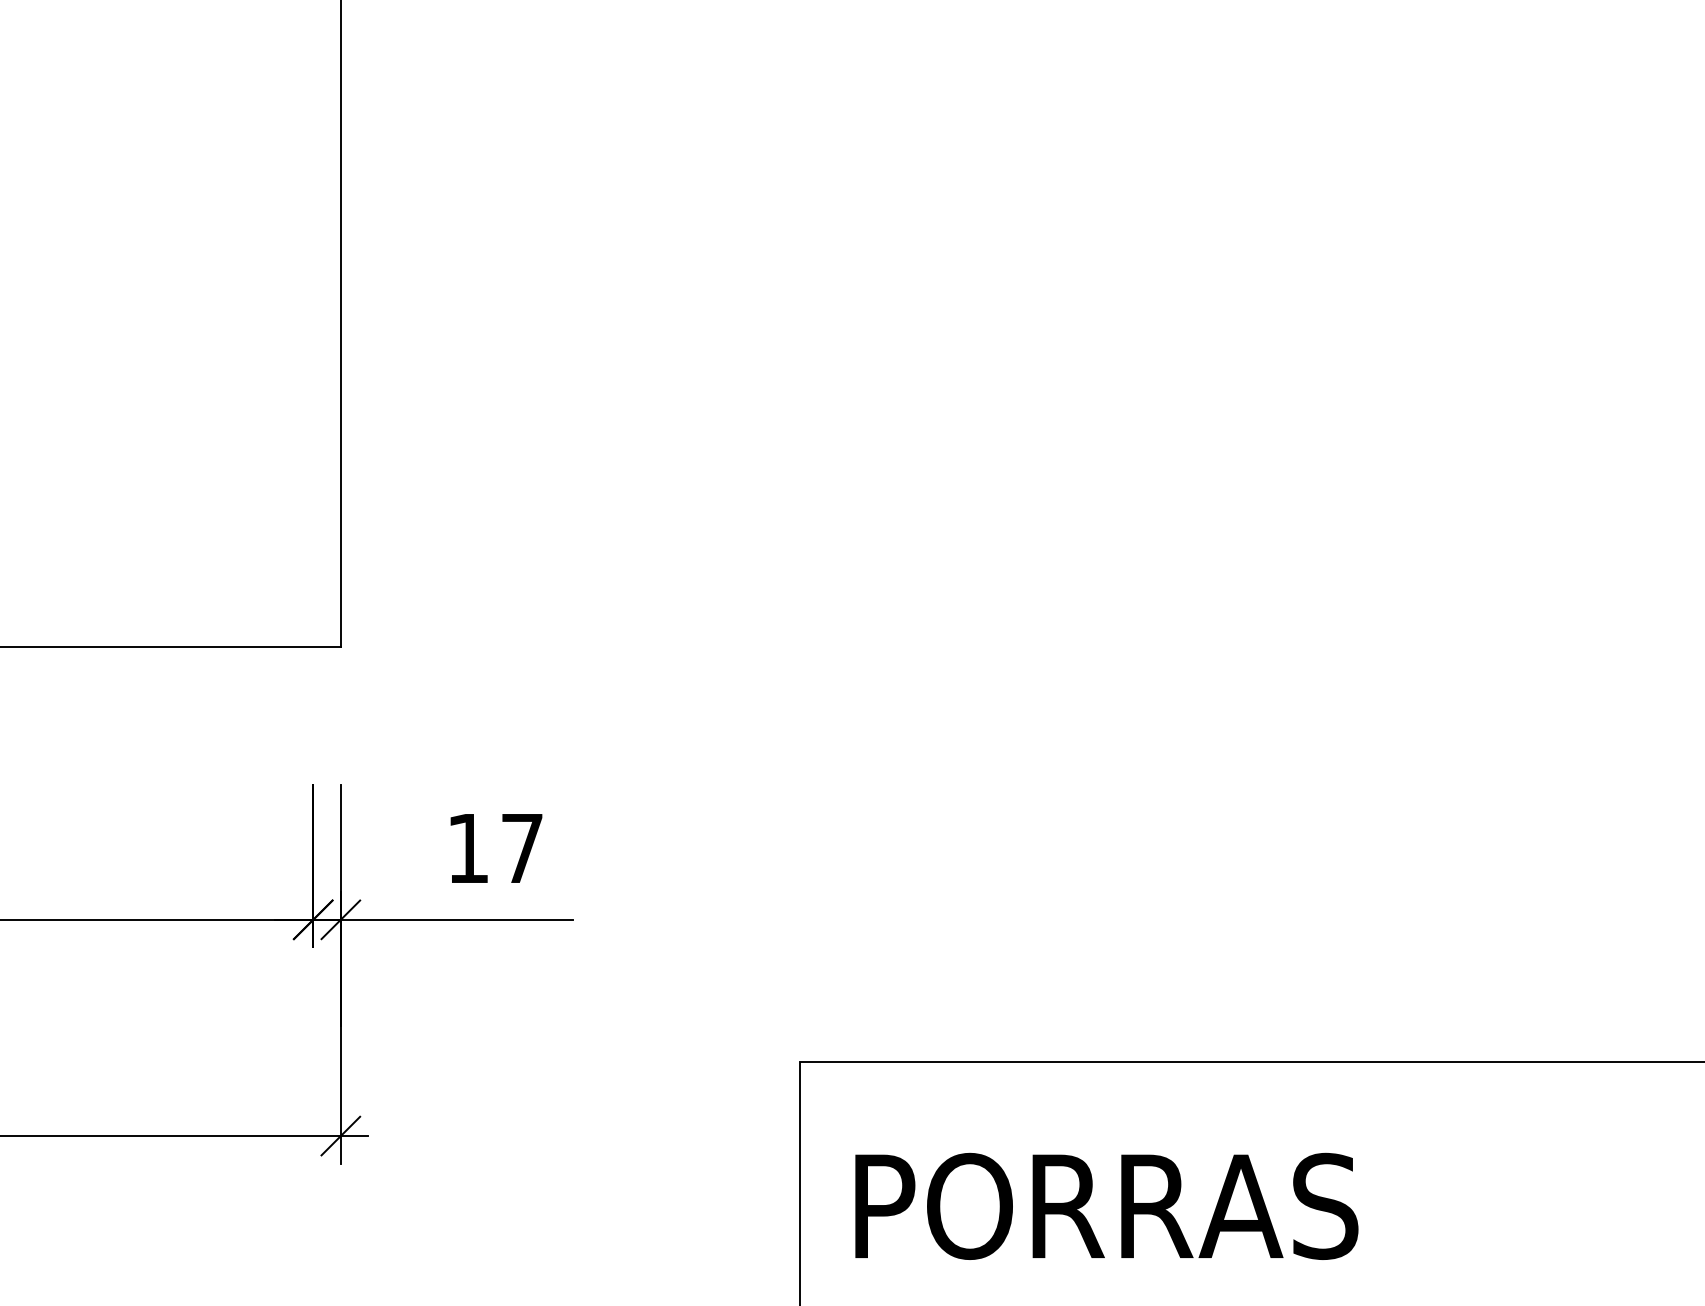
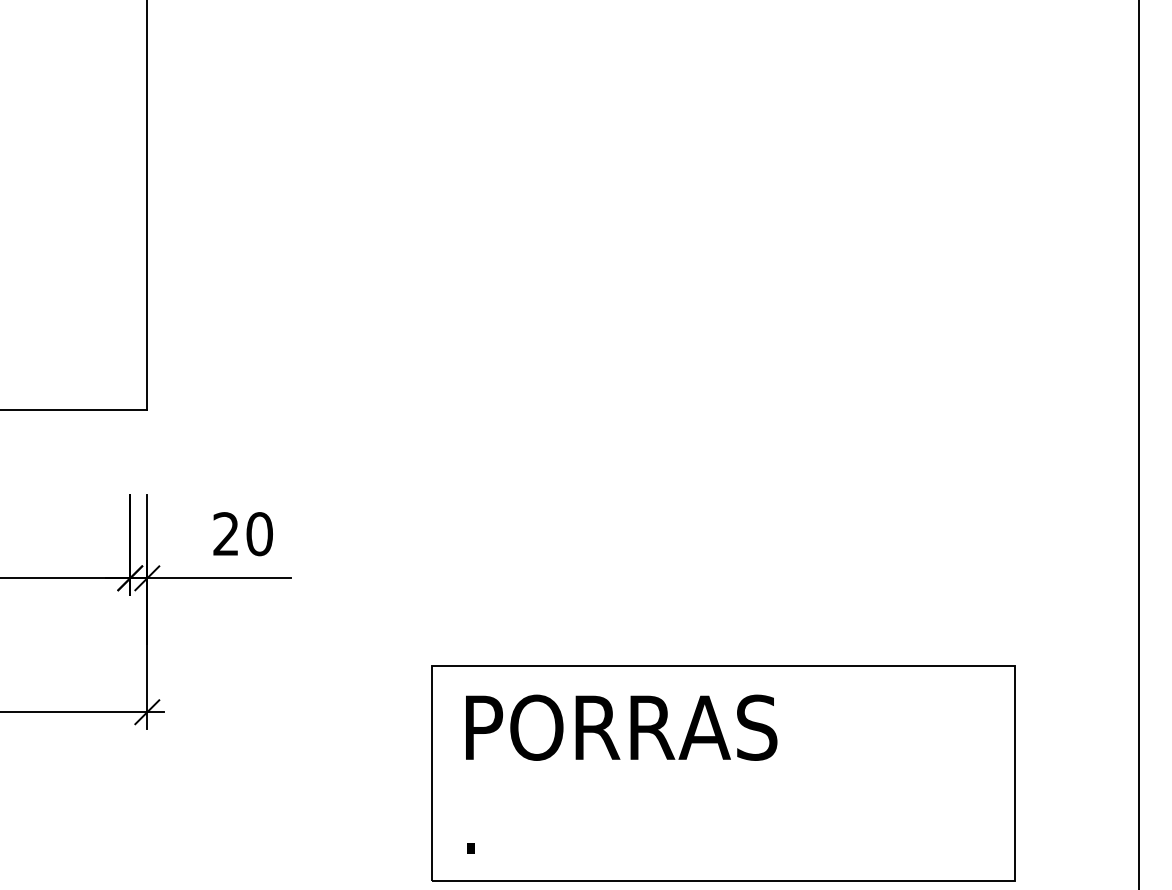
text: (494, 849) -> (242, 534), 17 -> 20
text: (1106, 1205) -> (621, 727), moved

